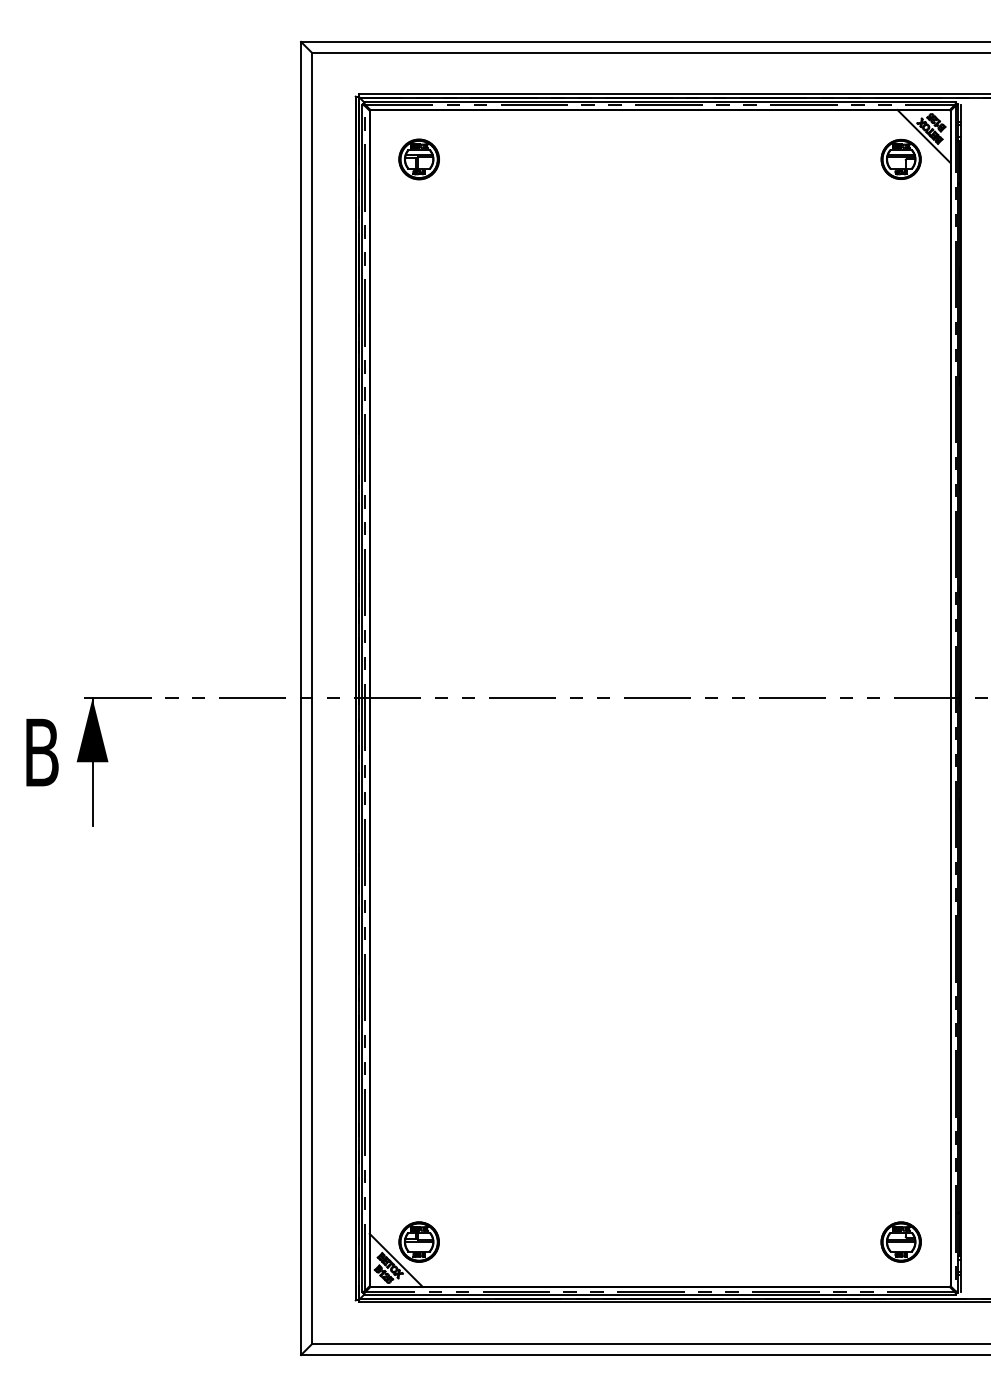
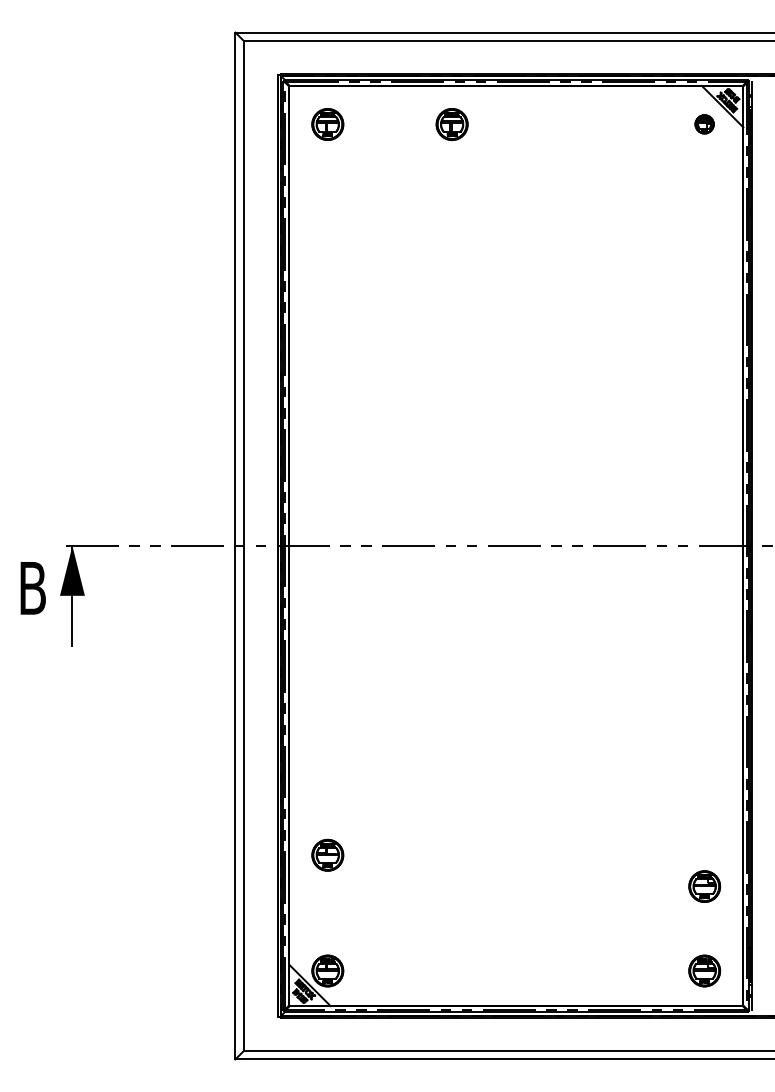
part: (900, 158) -> (704, 123), size x0.6
part: (577, 159) -> (451, 124), added
part: (418, 1093) -> (327, 854), added
part: (900, 1133) -> (704, 886), added

